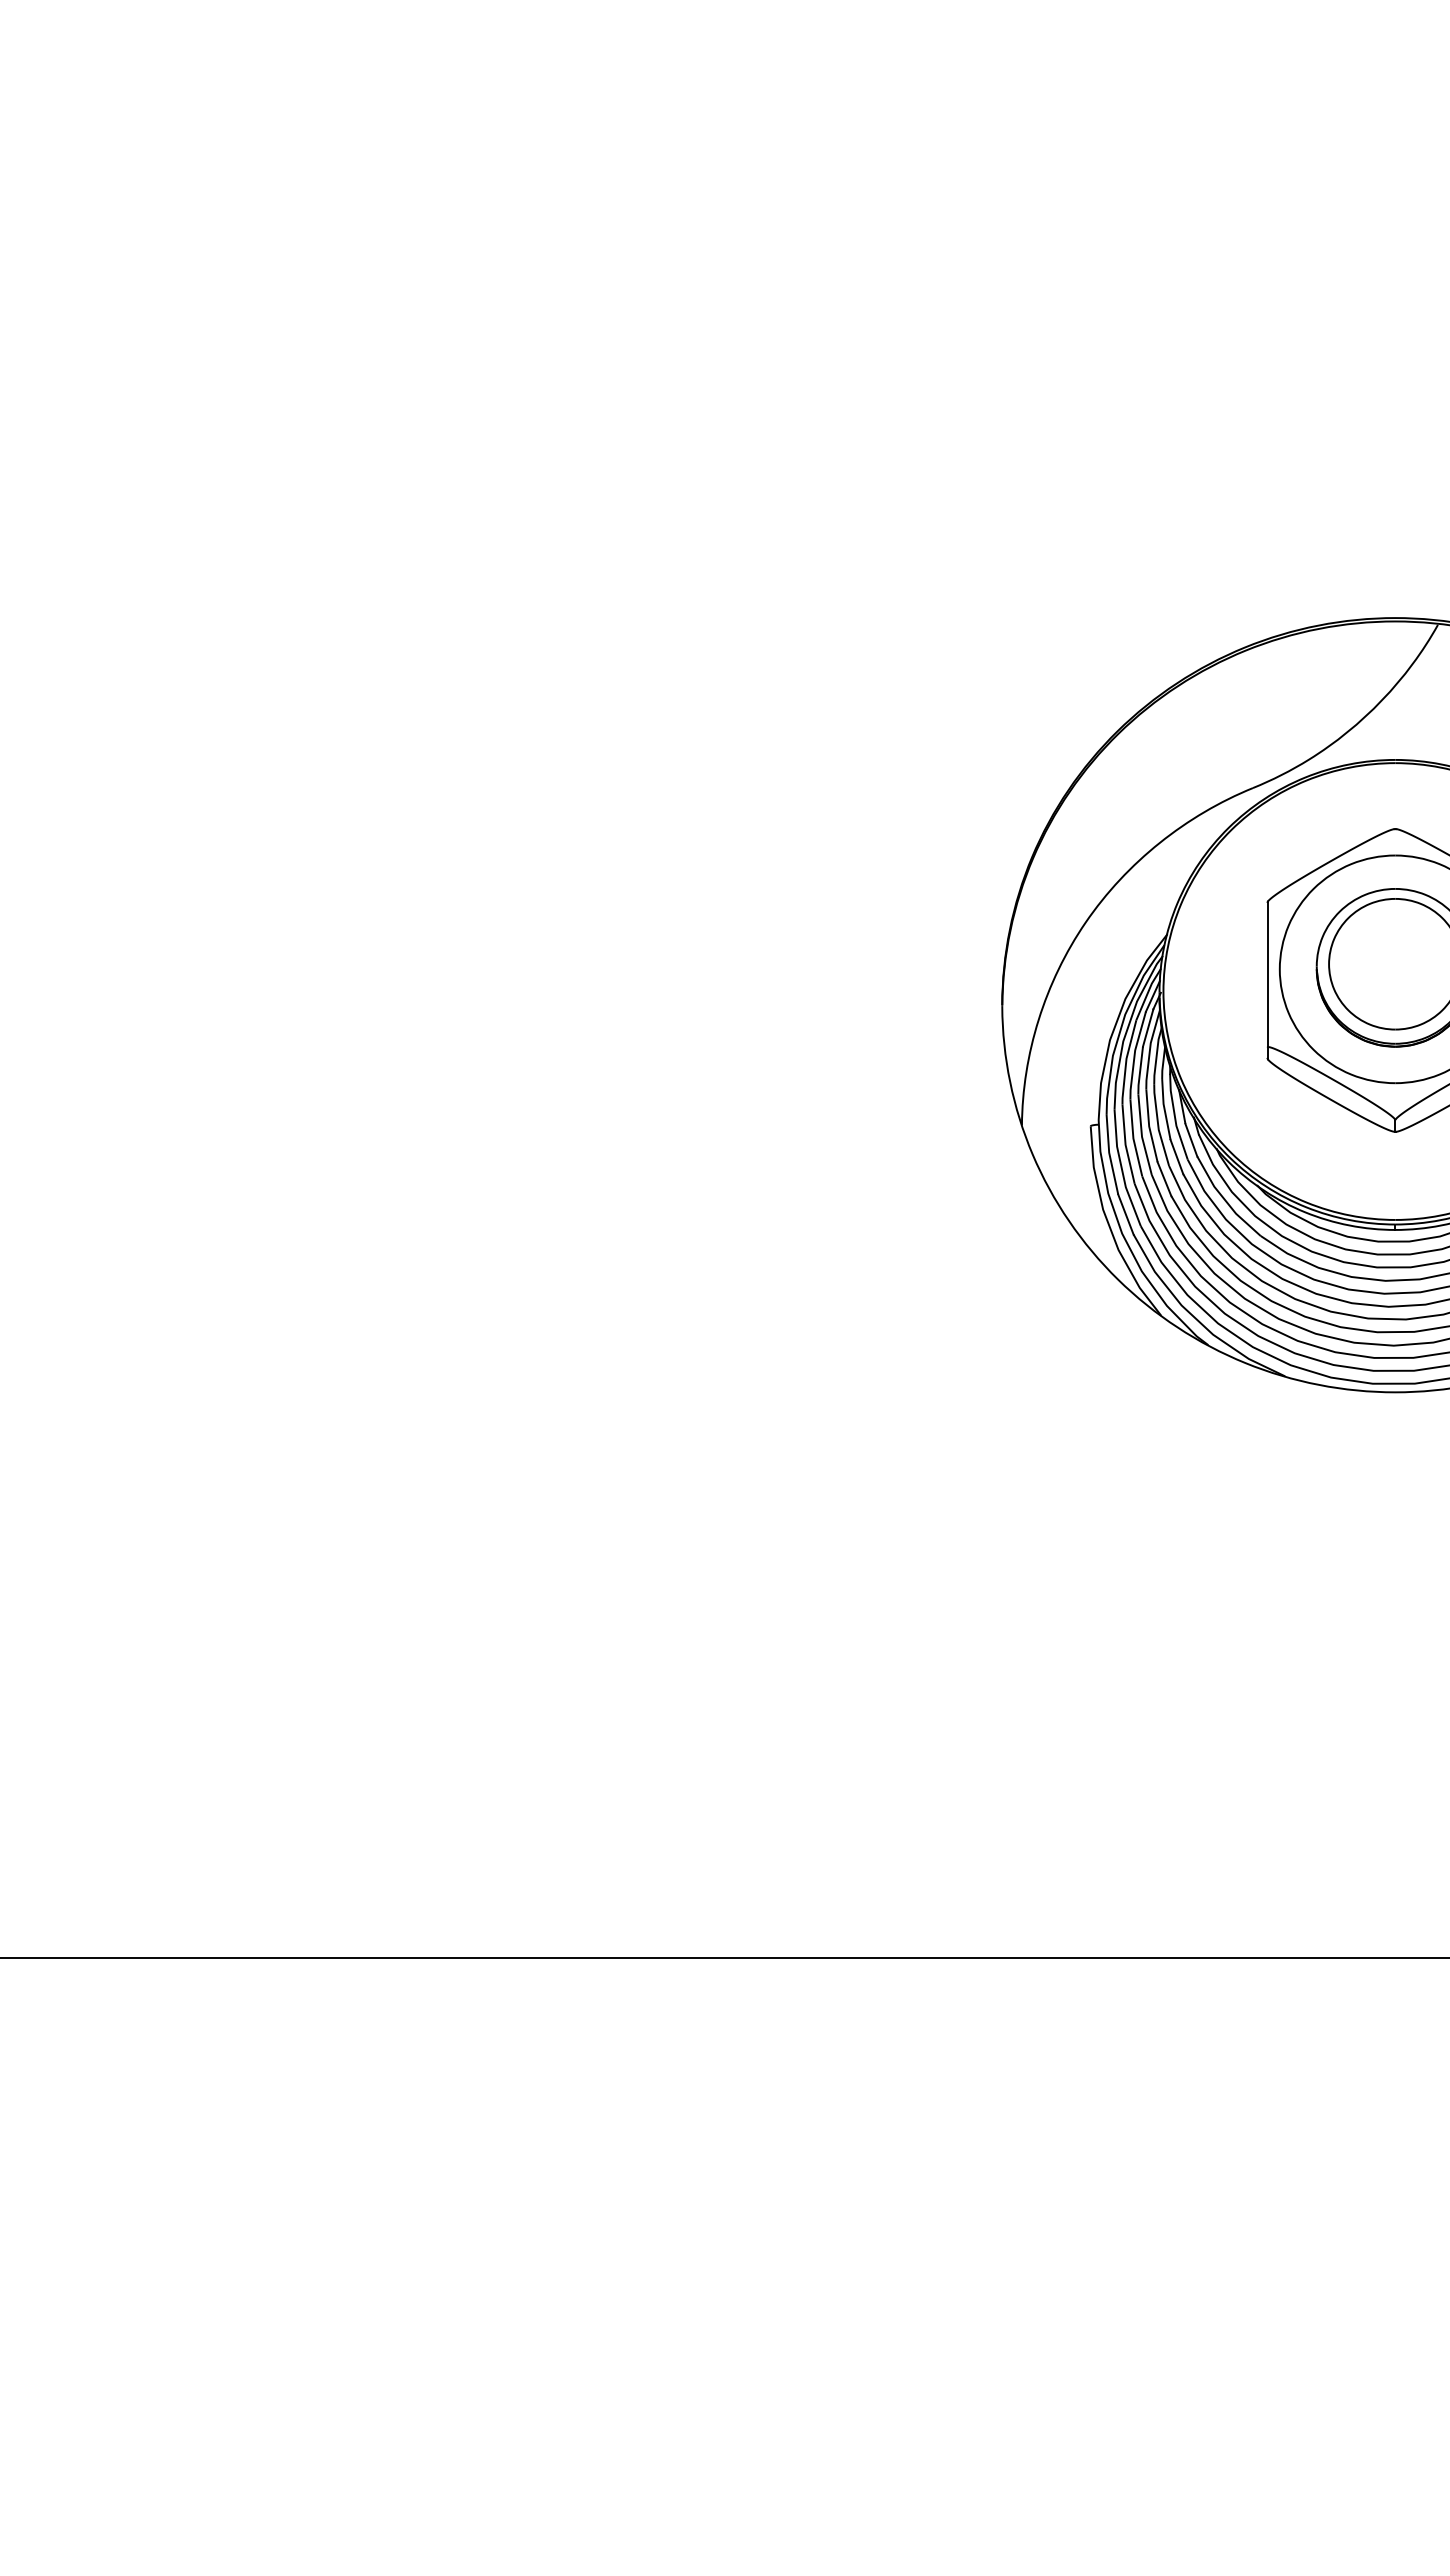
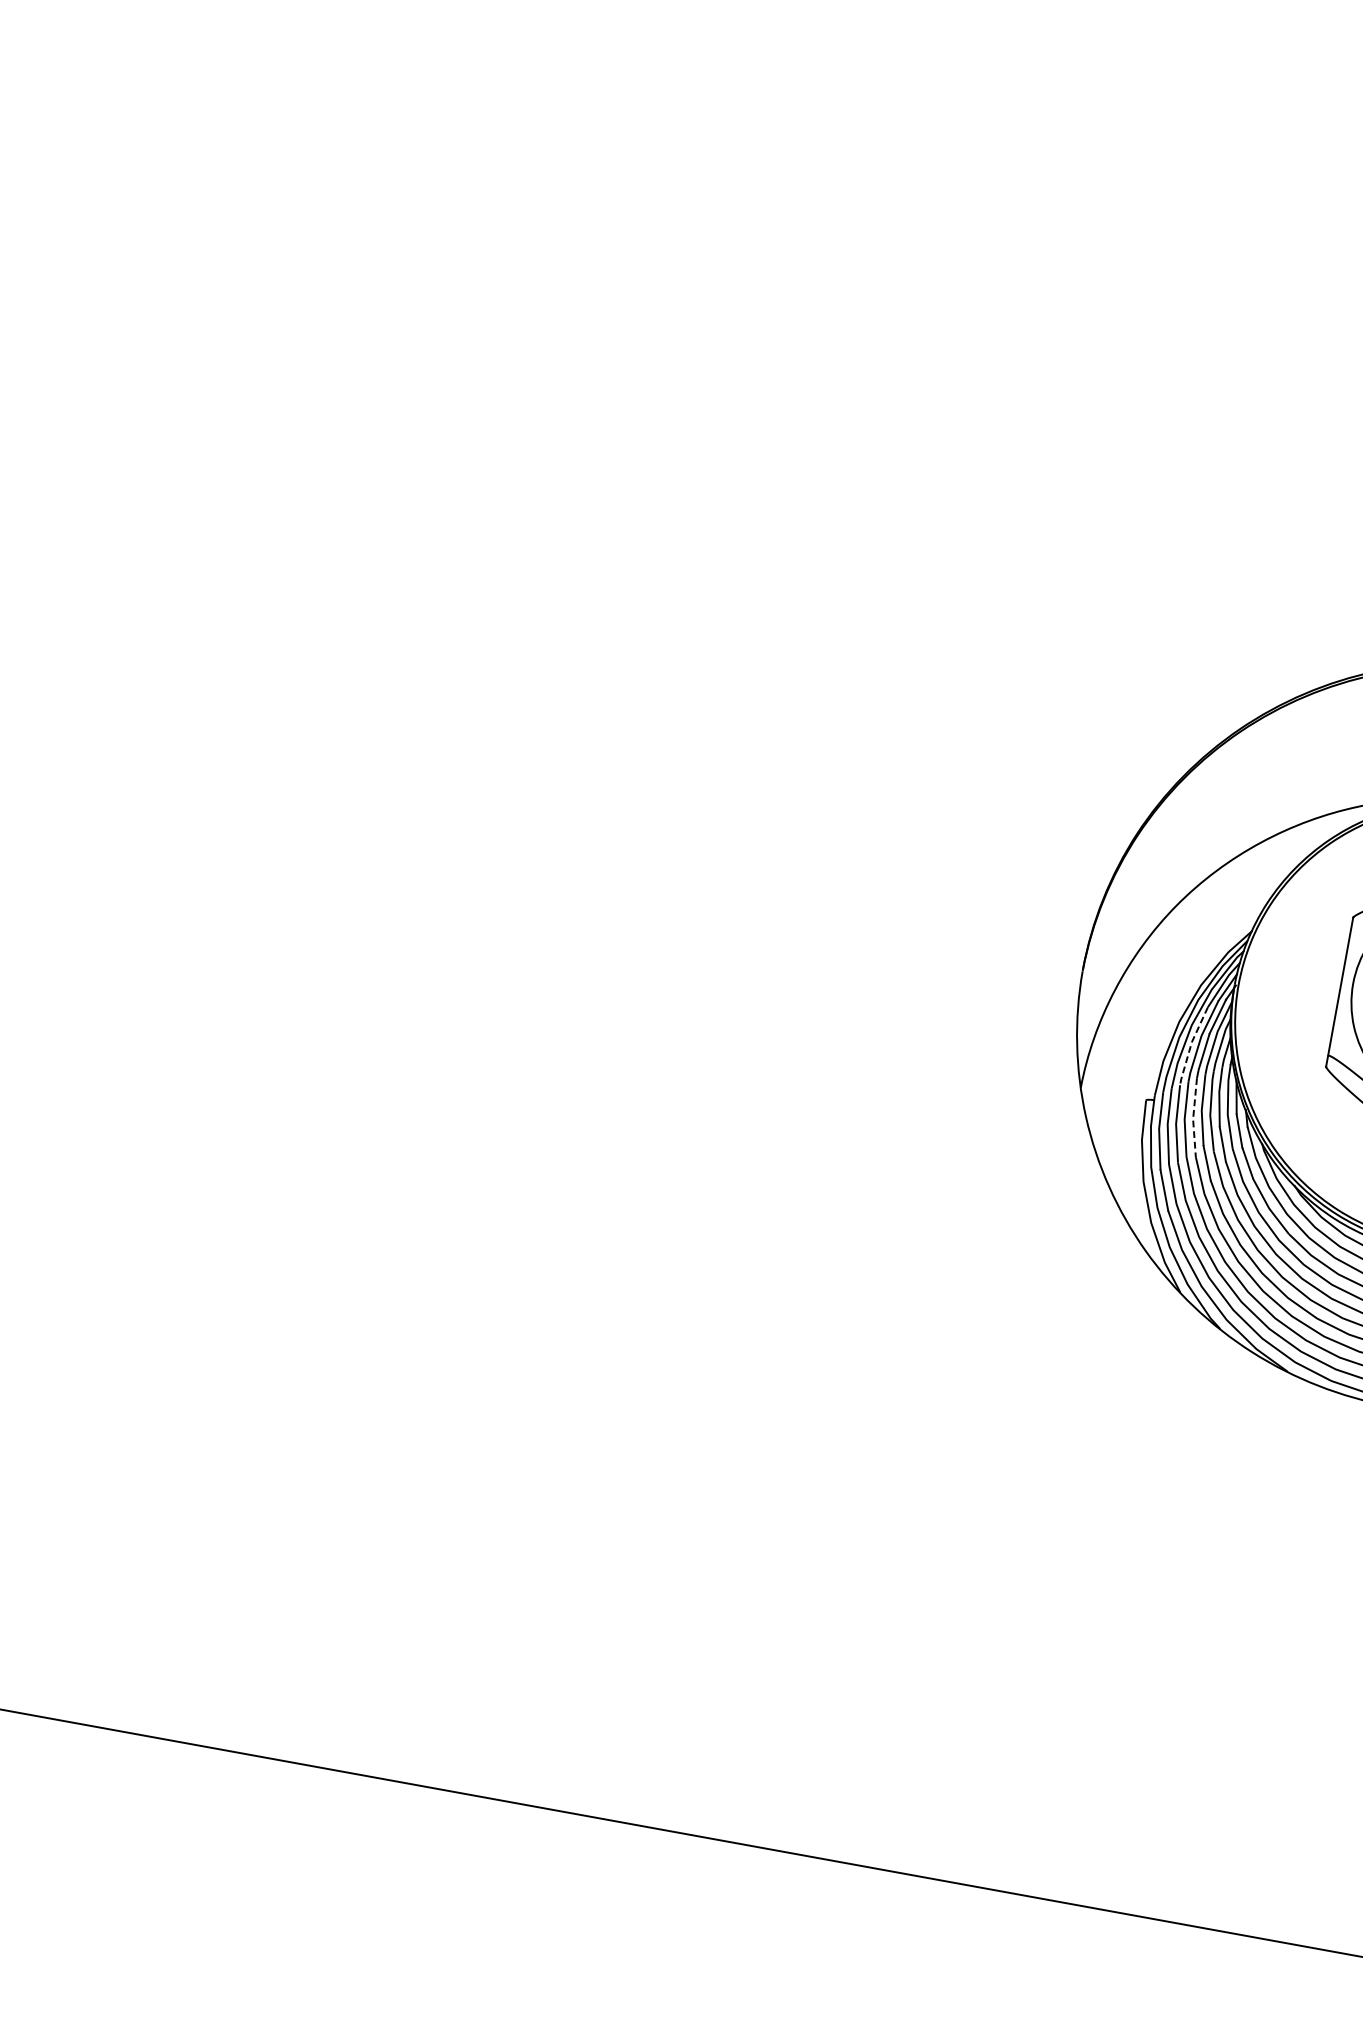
line: (1126, 1062) -> (1191, 1045), solid -> dashed
line: (1141, 1135) -> (1192, 1117), solid -> dashed

